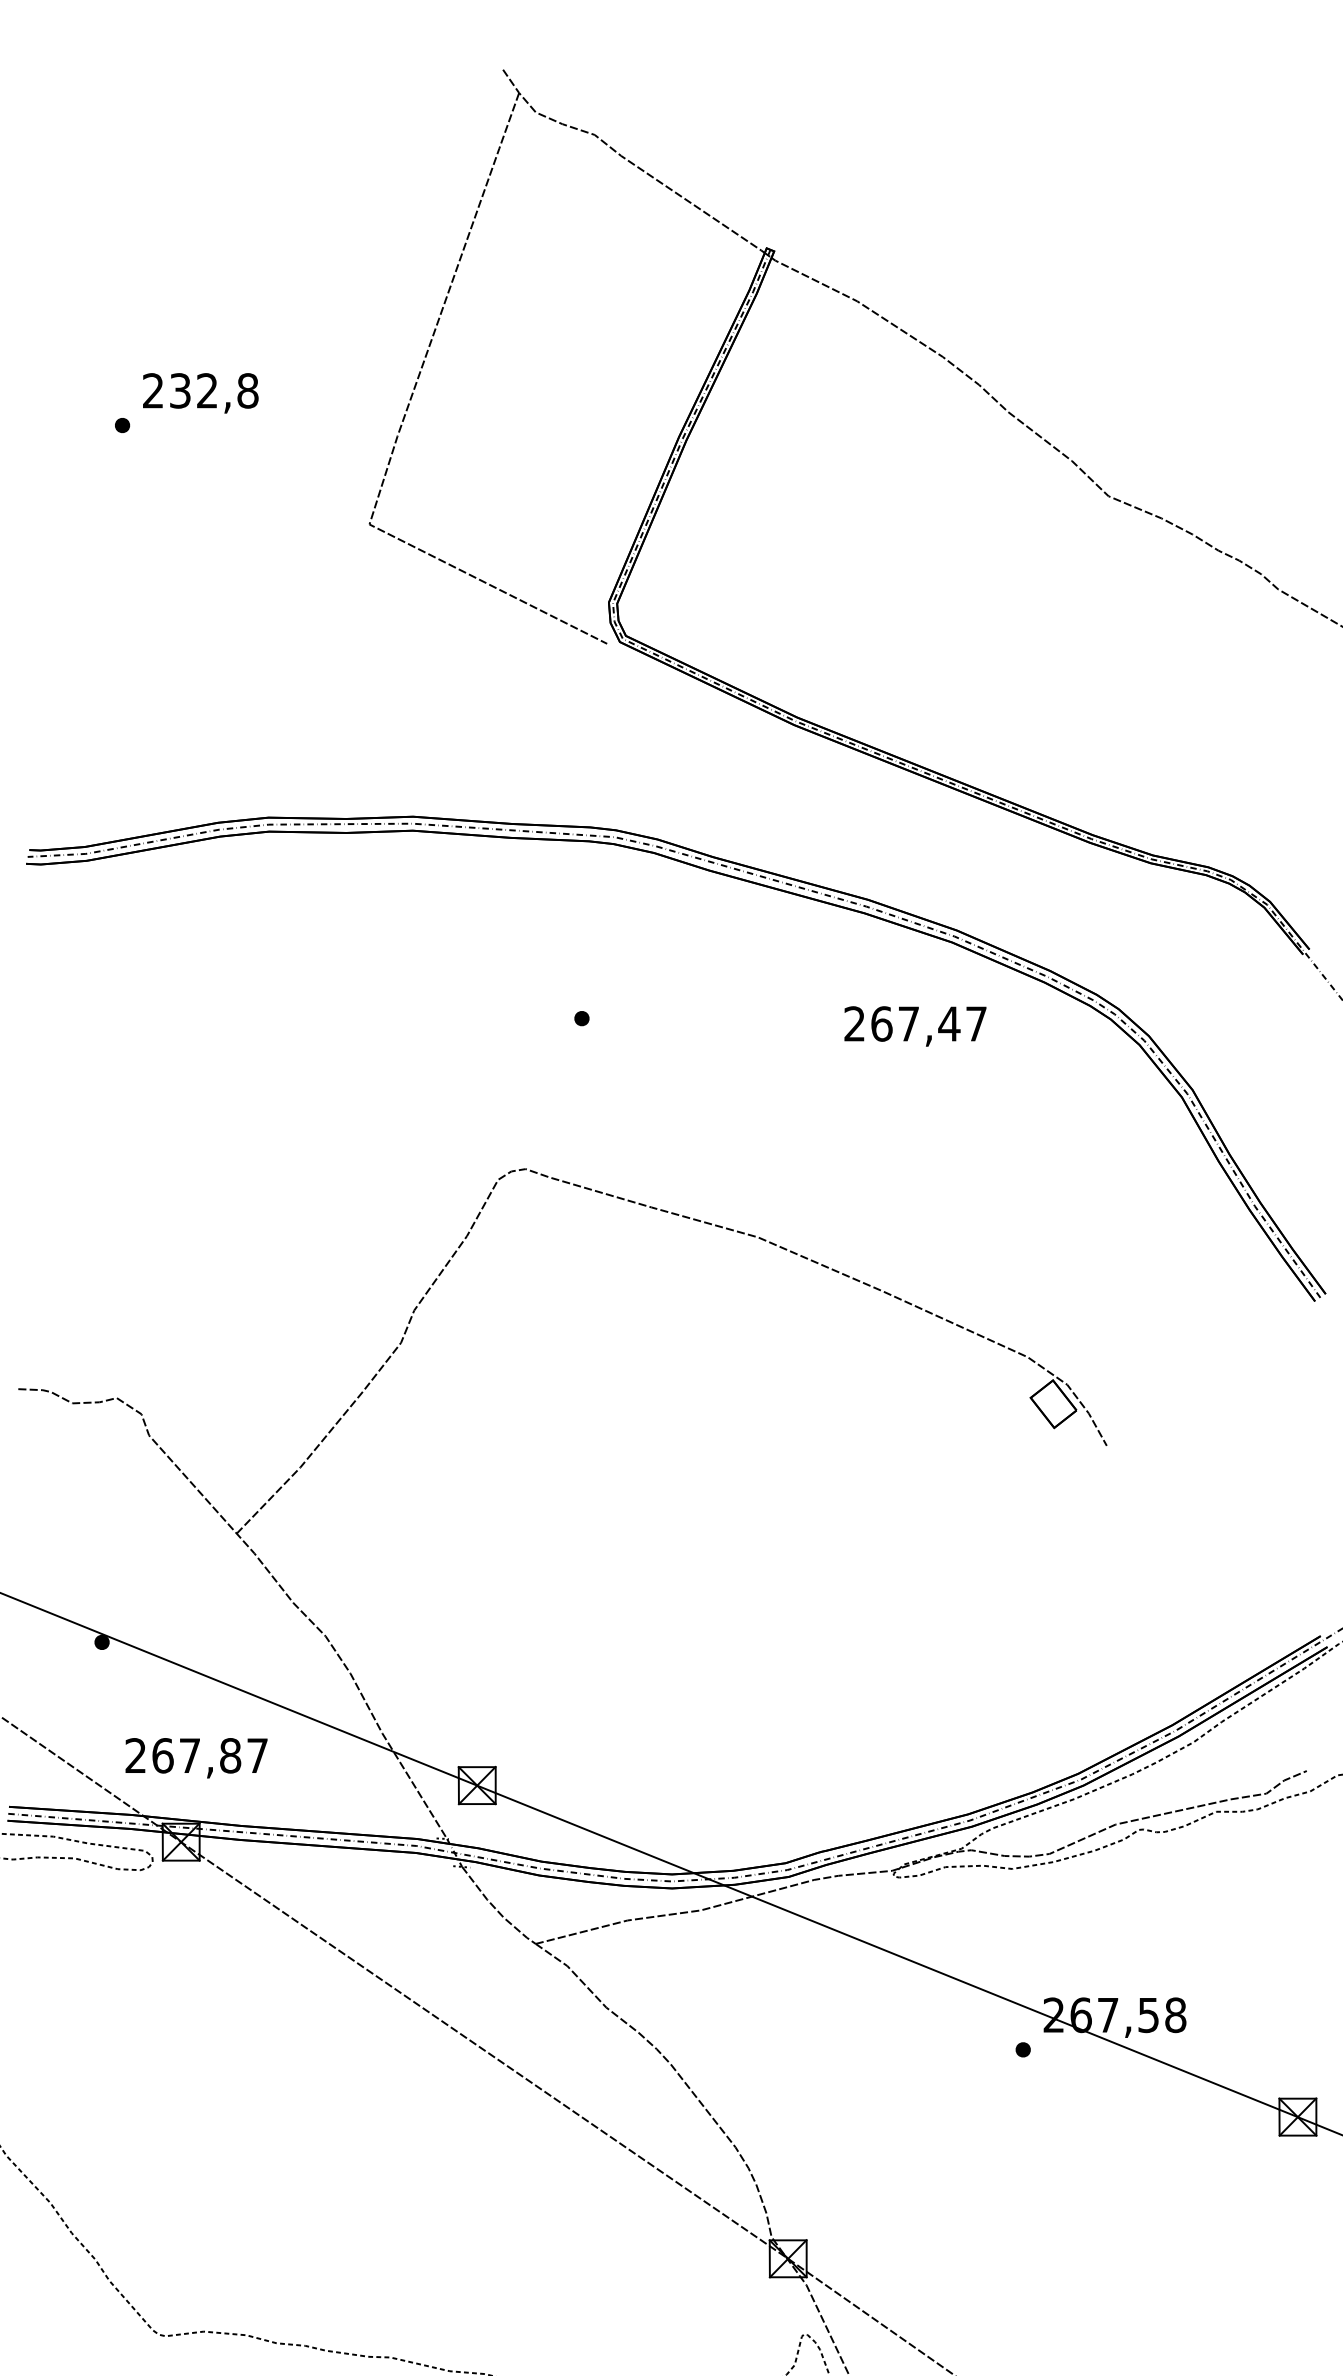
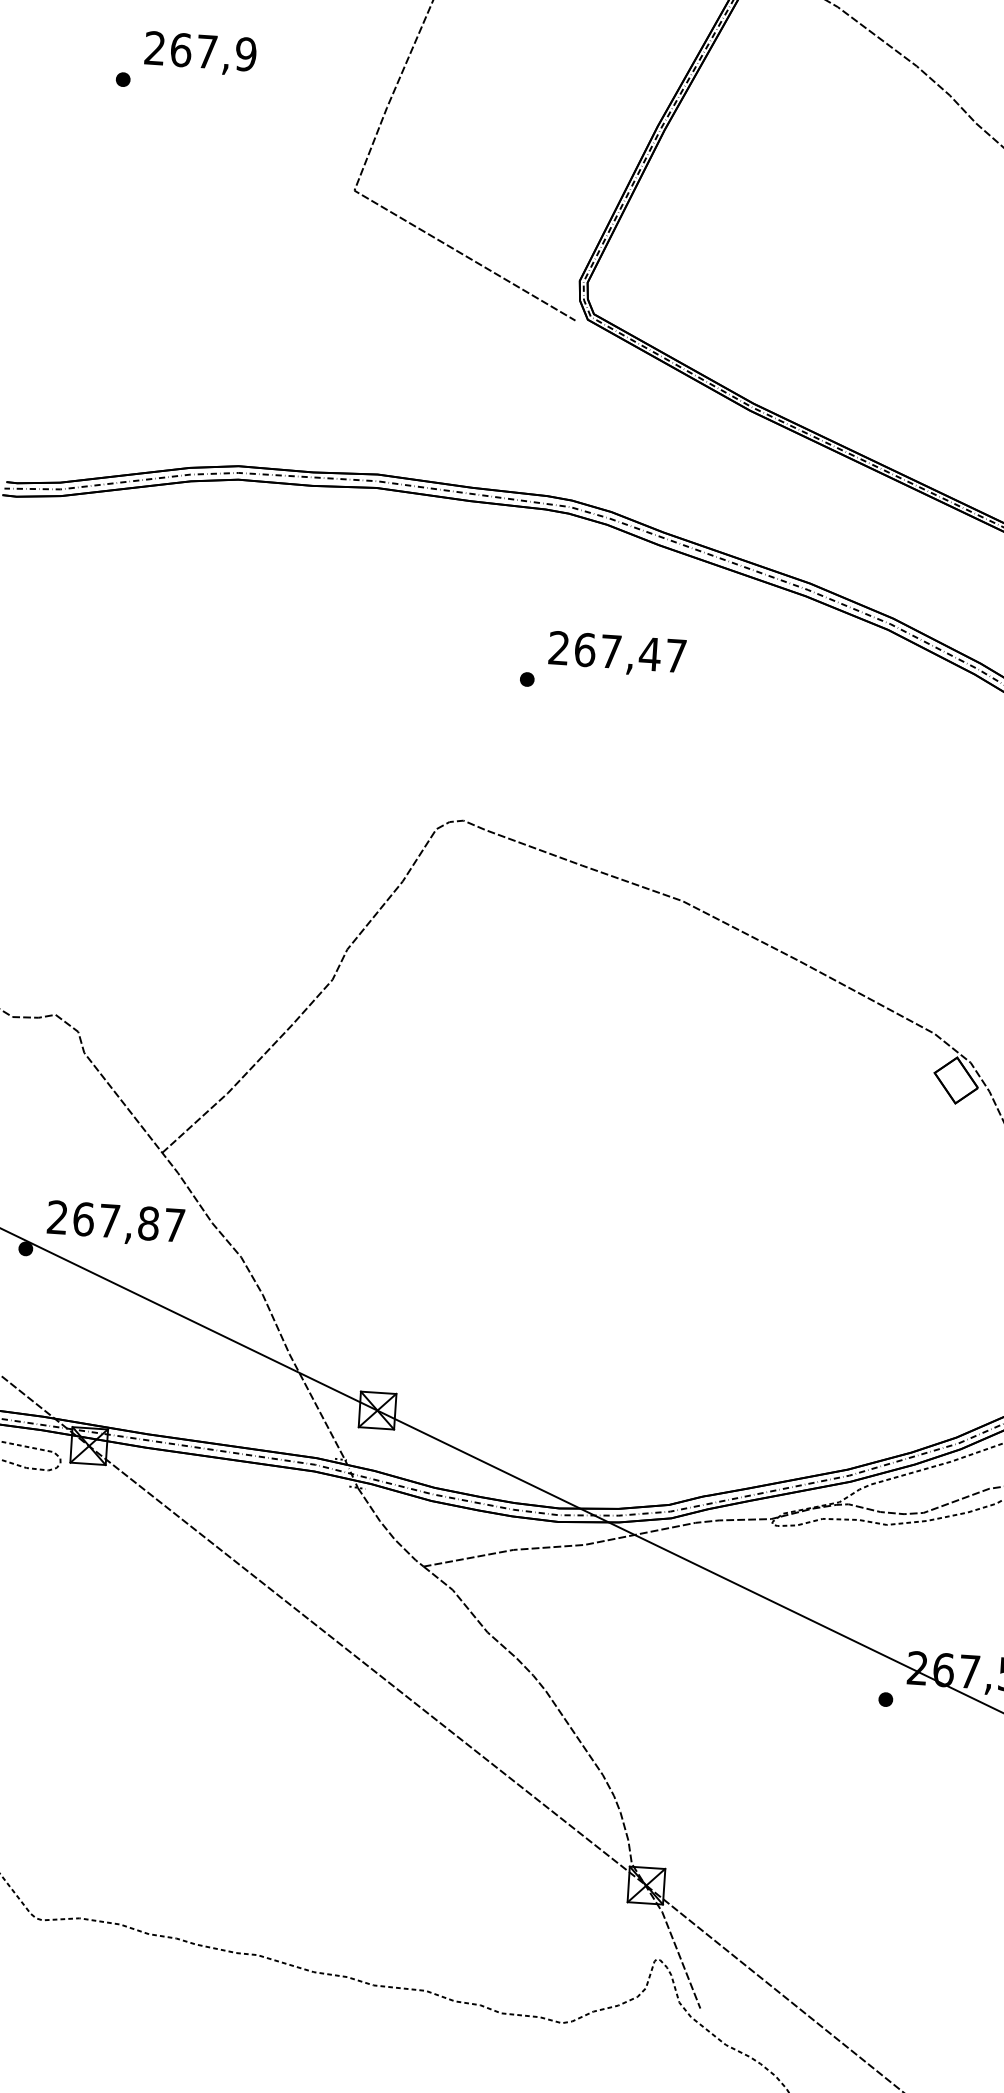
text: (214, 390) -> (213, 51), 232,8 -> 267,9
text: (915, 1026) -> (617, 654), moved
text: (196, 1758) -> (115, 1224), moved

